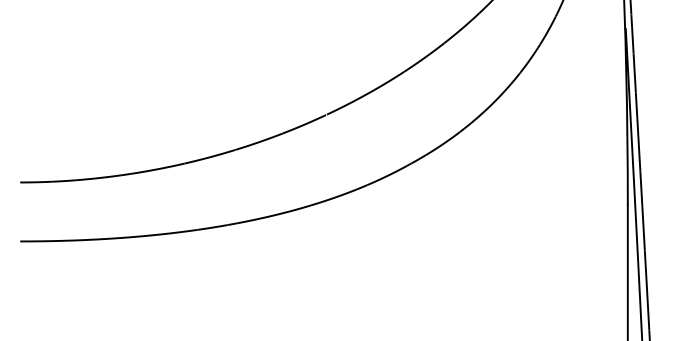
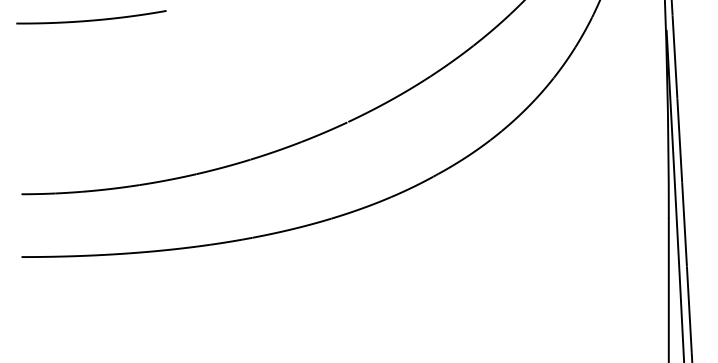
part: (85, 16) -> (91, 17), added

